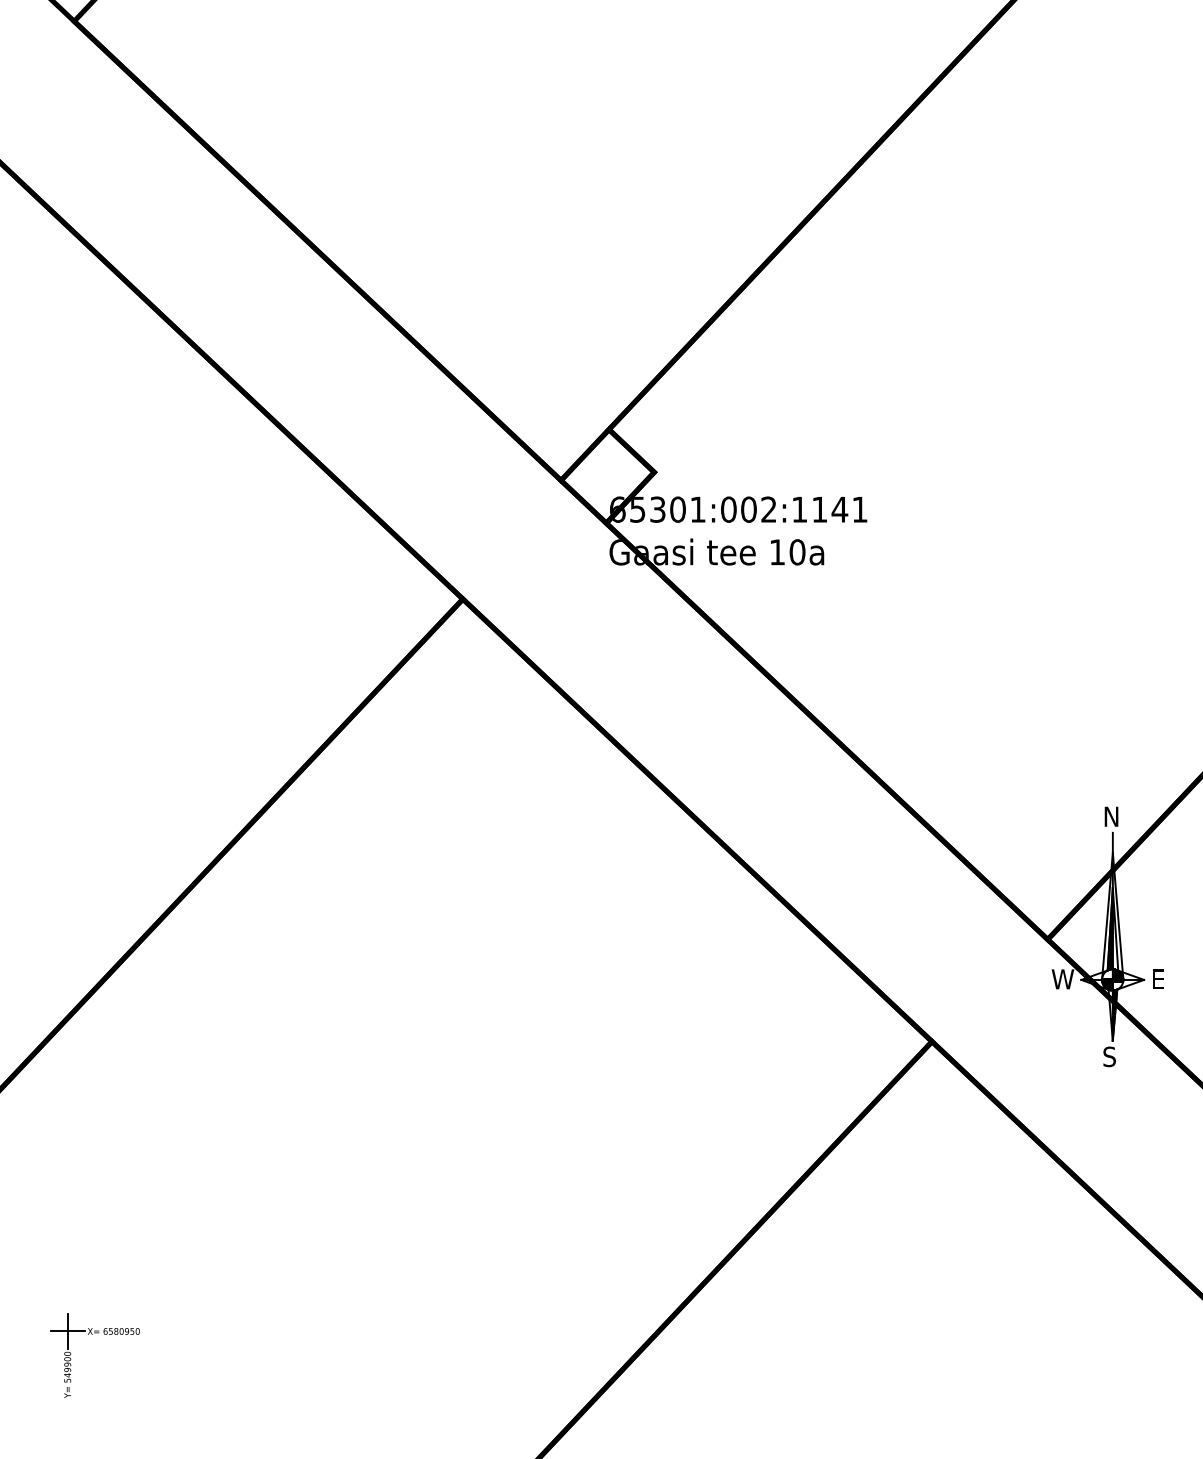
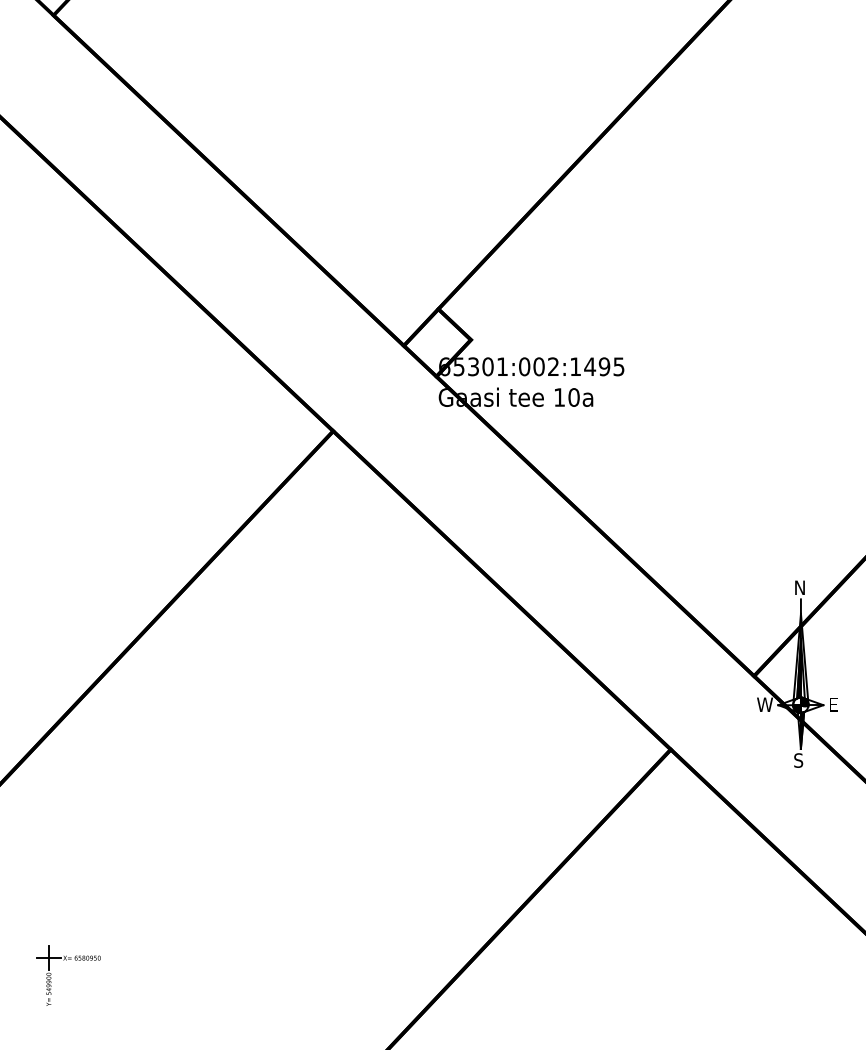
text: (839, 509) -> (604, 366), 65301:002:1141^M^JGaasi -> 65301:002:1495^M^JGaasi

